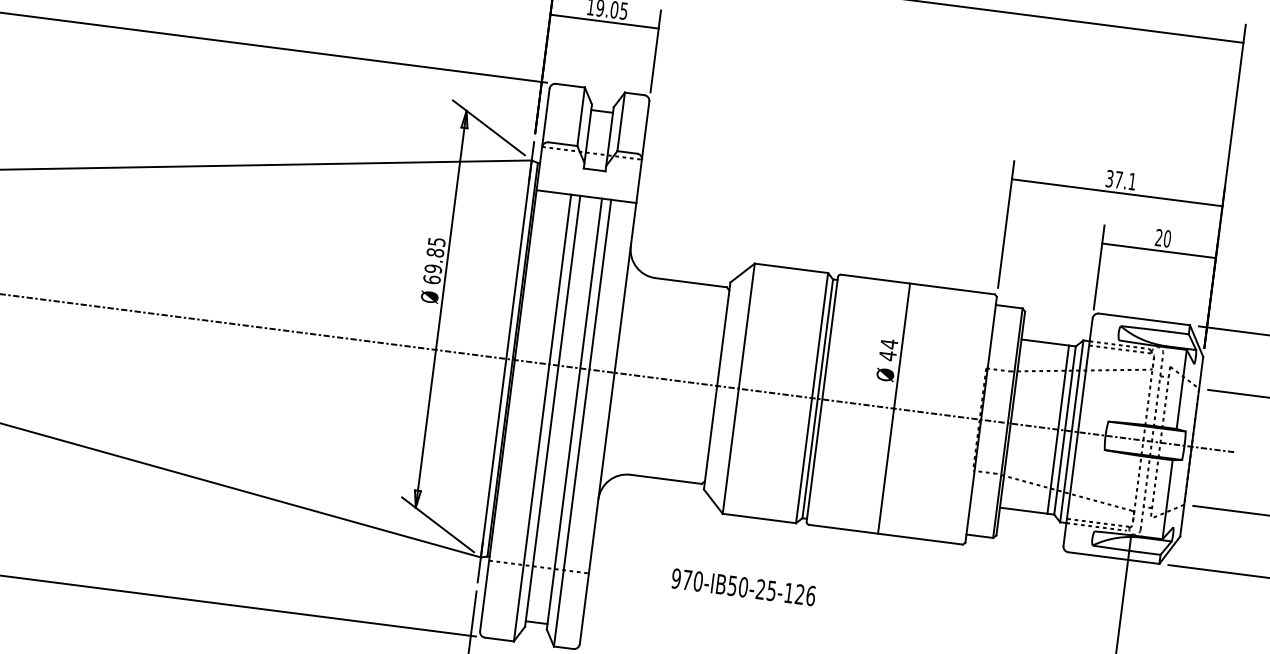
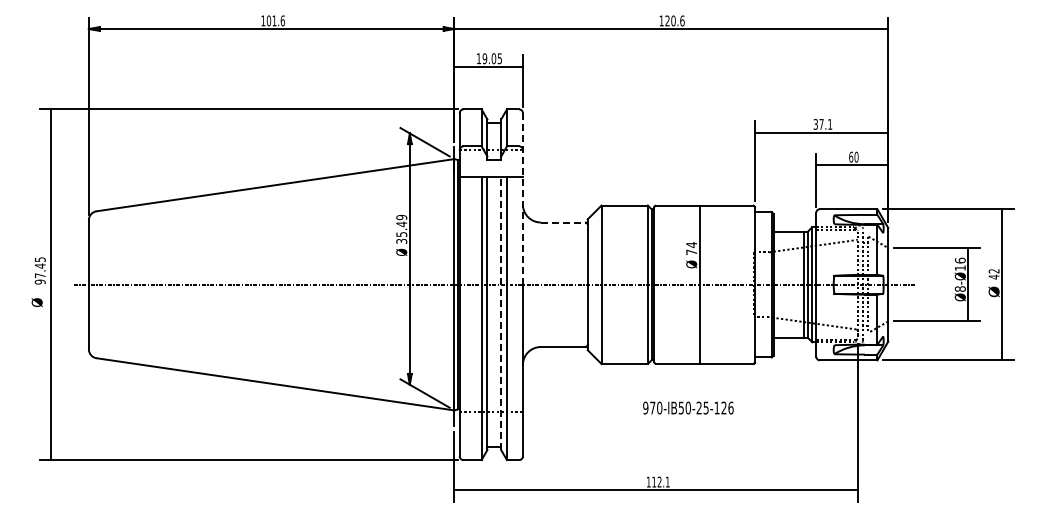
line: (631, 236) -> (522, 198), solid -> dashed
text: (1159, 236) -> (851, 156), 20 -> 60
text: (434, 259) -> (401, 228), 69.85 -> 35.49
line: (692, 282) -> (564, 222), solid -> dashed
text: (887, 355) -> (691, 252), 44 -> 74
line: (574, 413) -> (501, 313), solid -> dashed
text: (743, 586) -> (688, 407), moved

